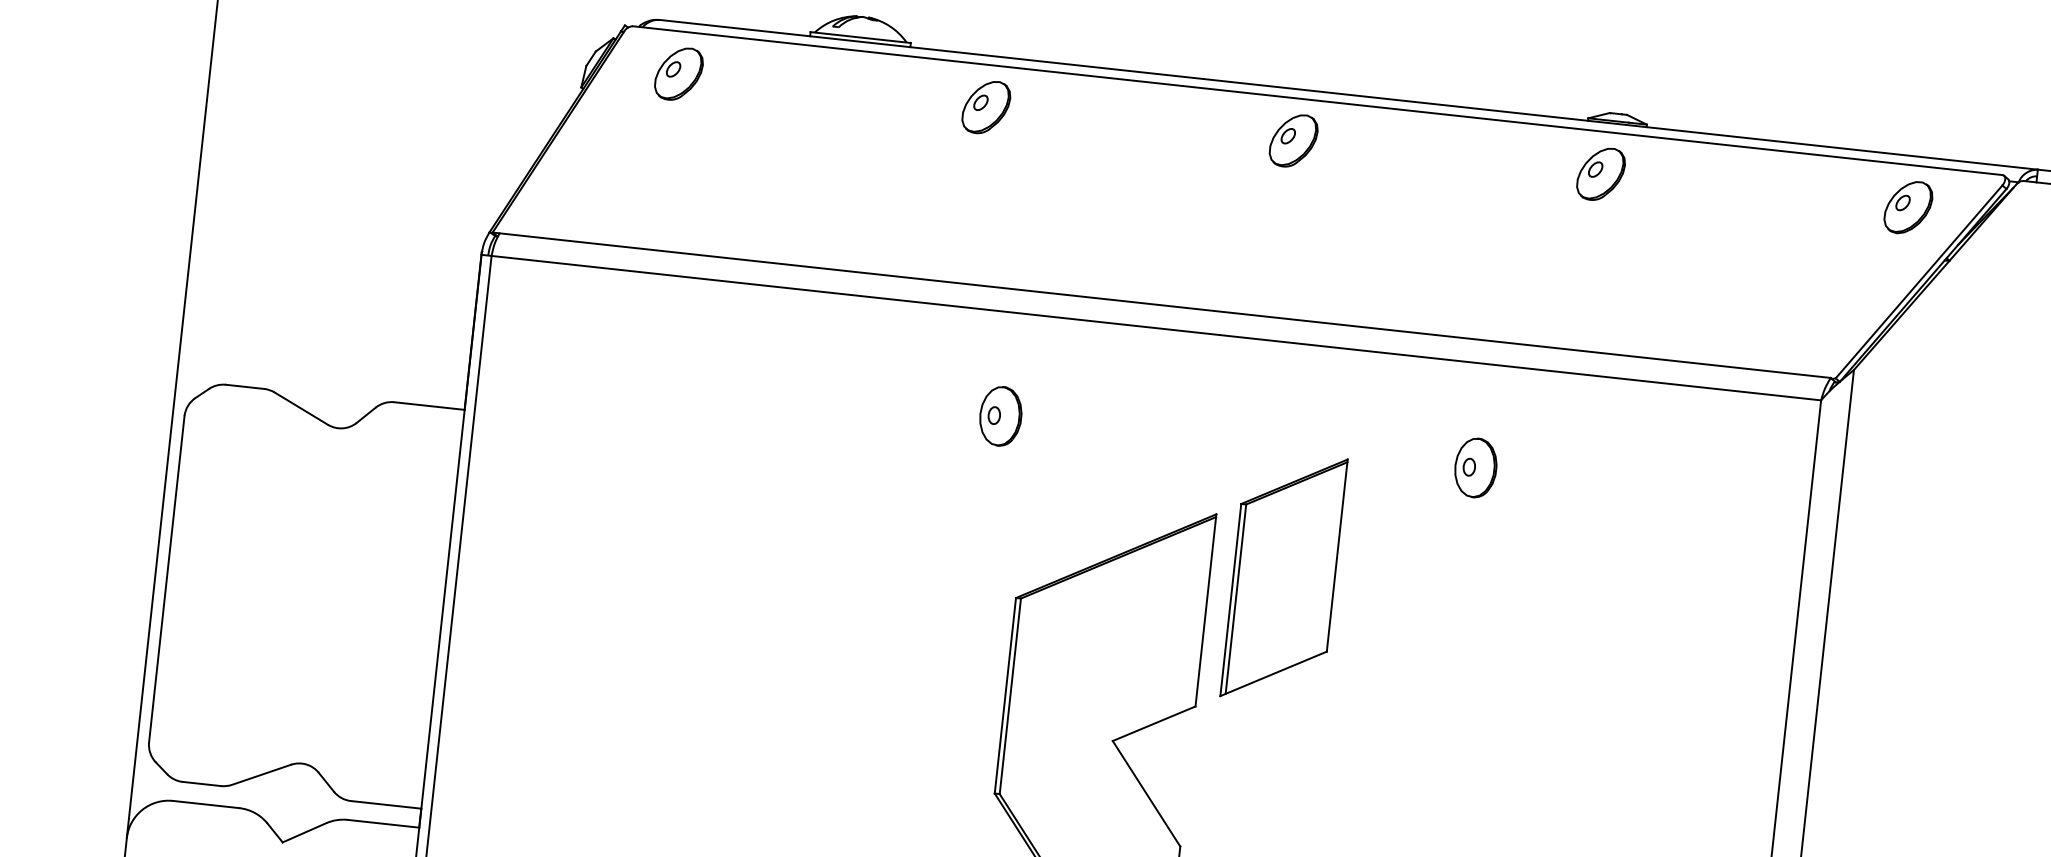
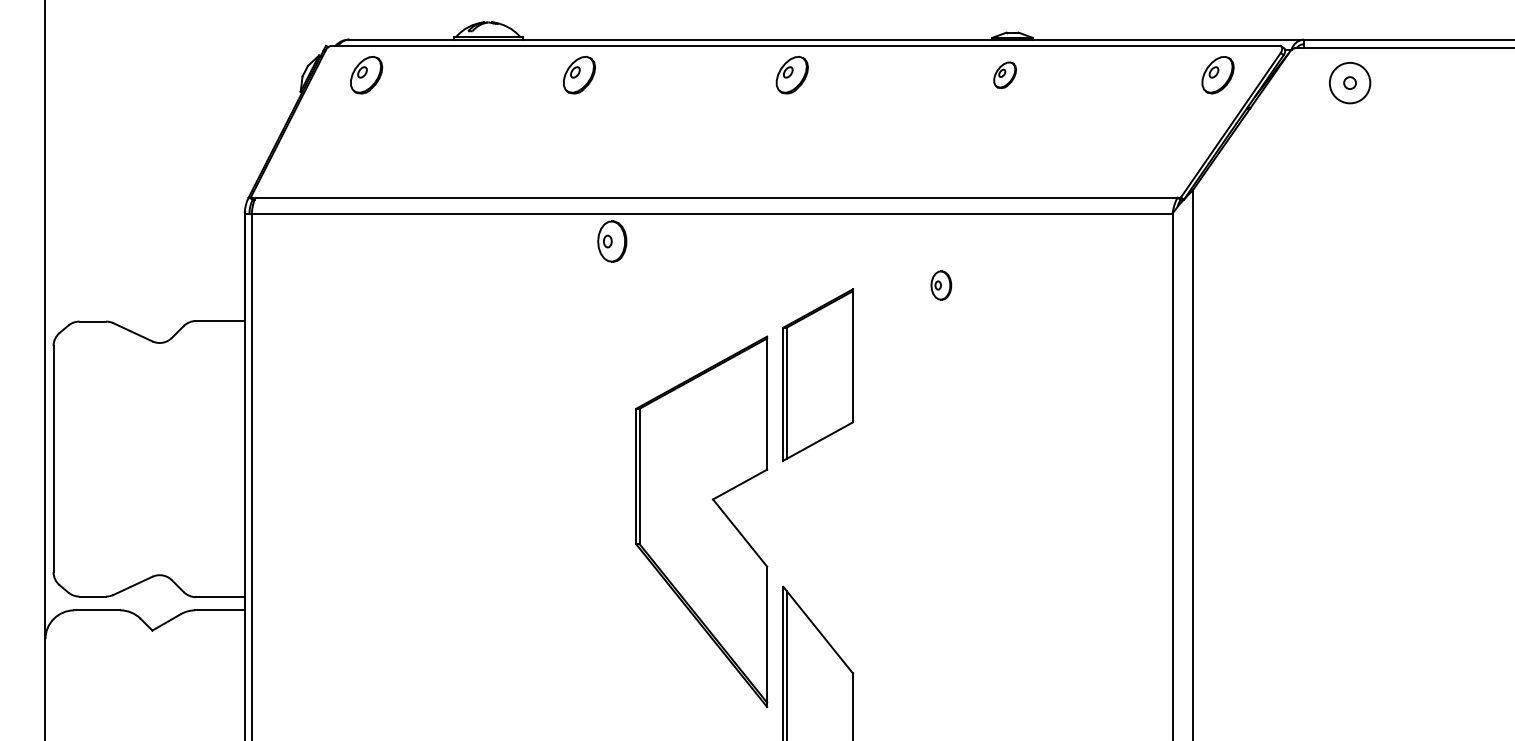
part: (1600, 174) -> (1004, 75), size x0.7
part: (1001, 416) -> (612, 241), moved
part: (1476, 467) -> (941, 285), size x0.7

